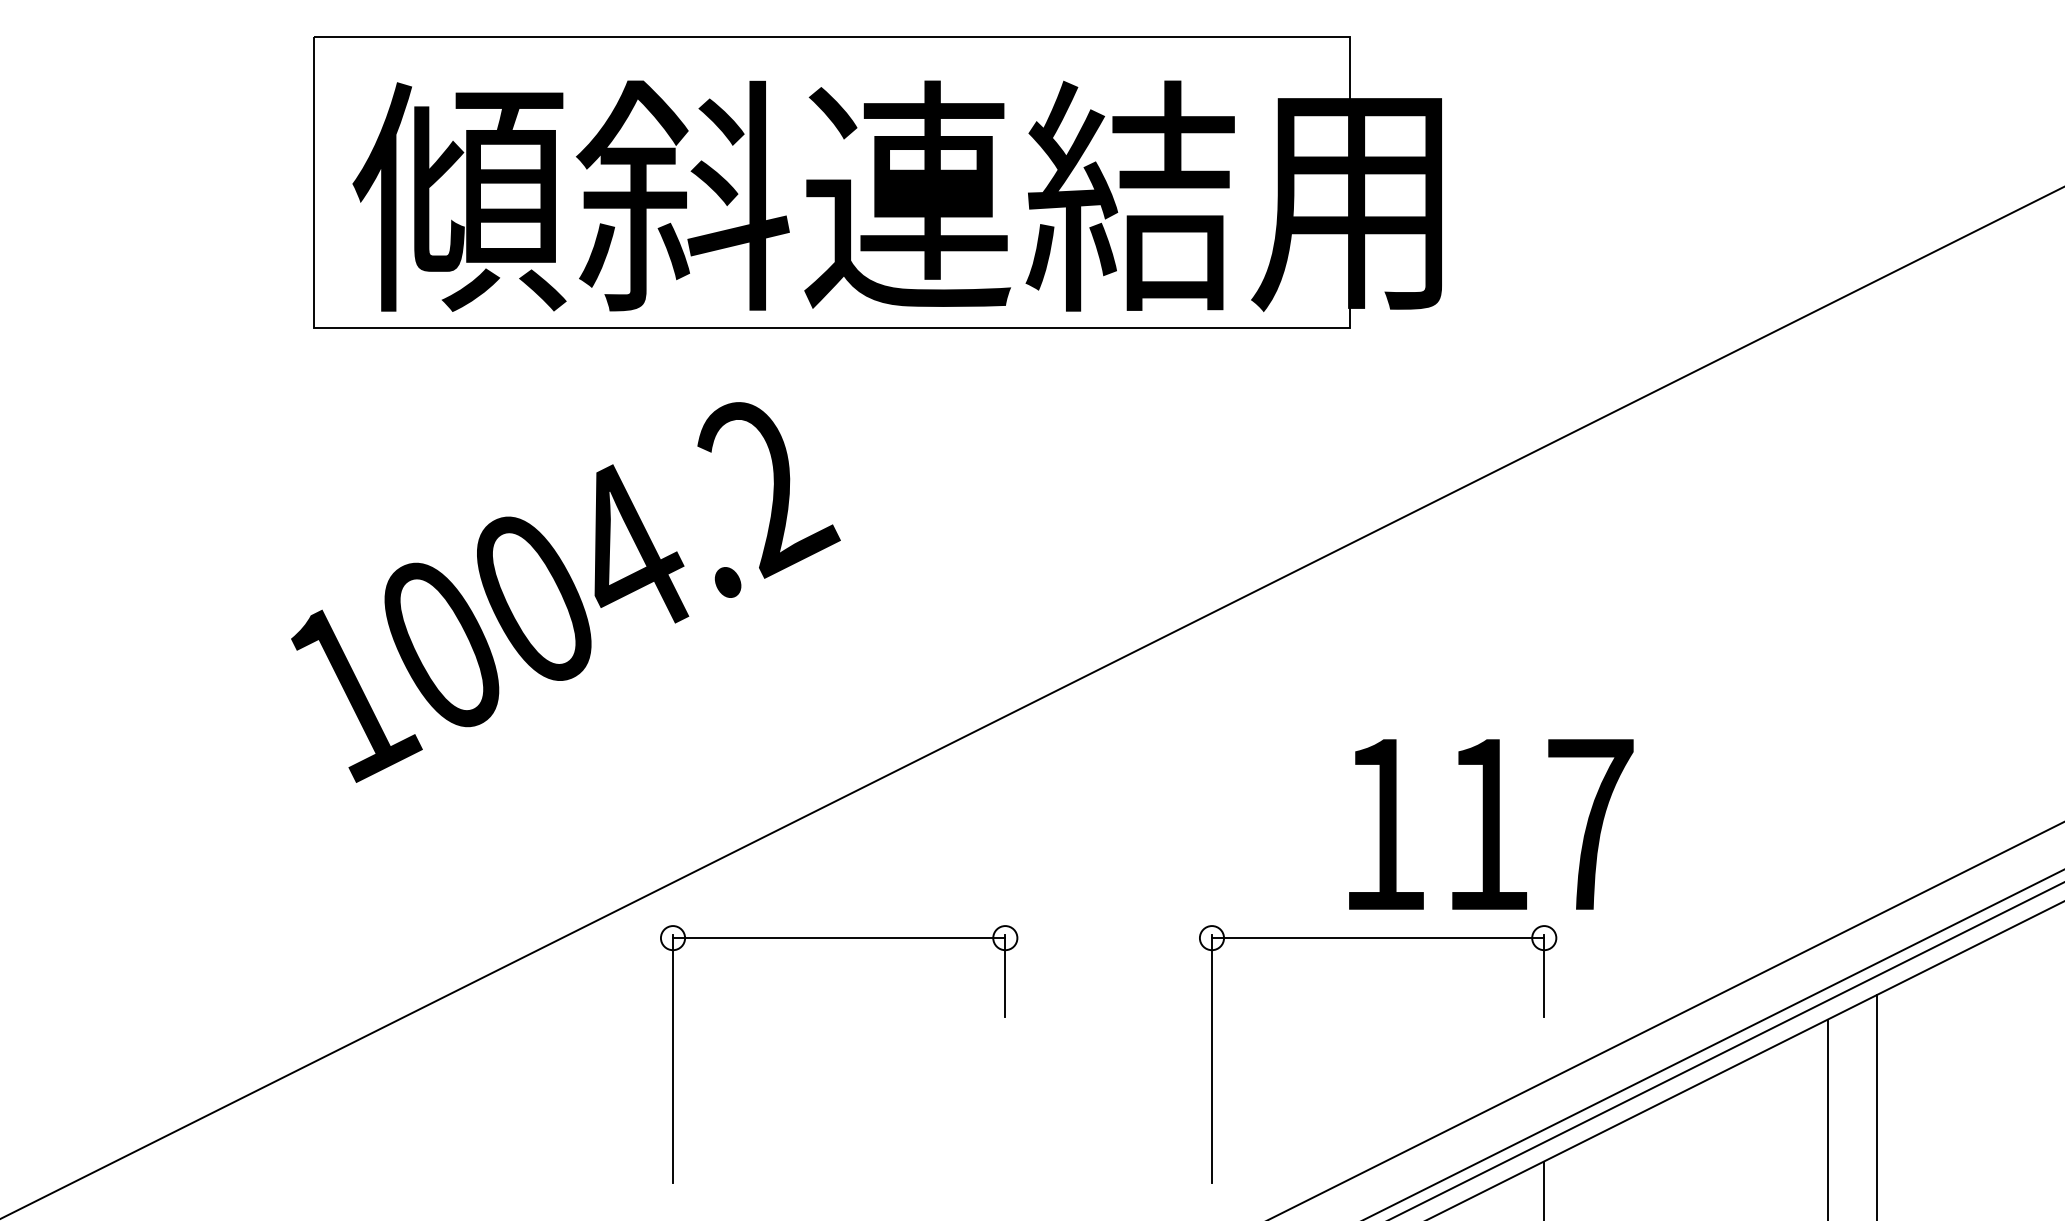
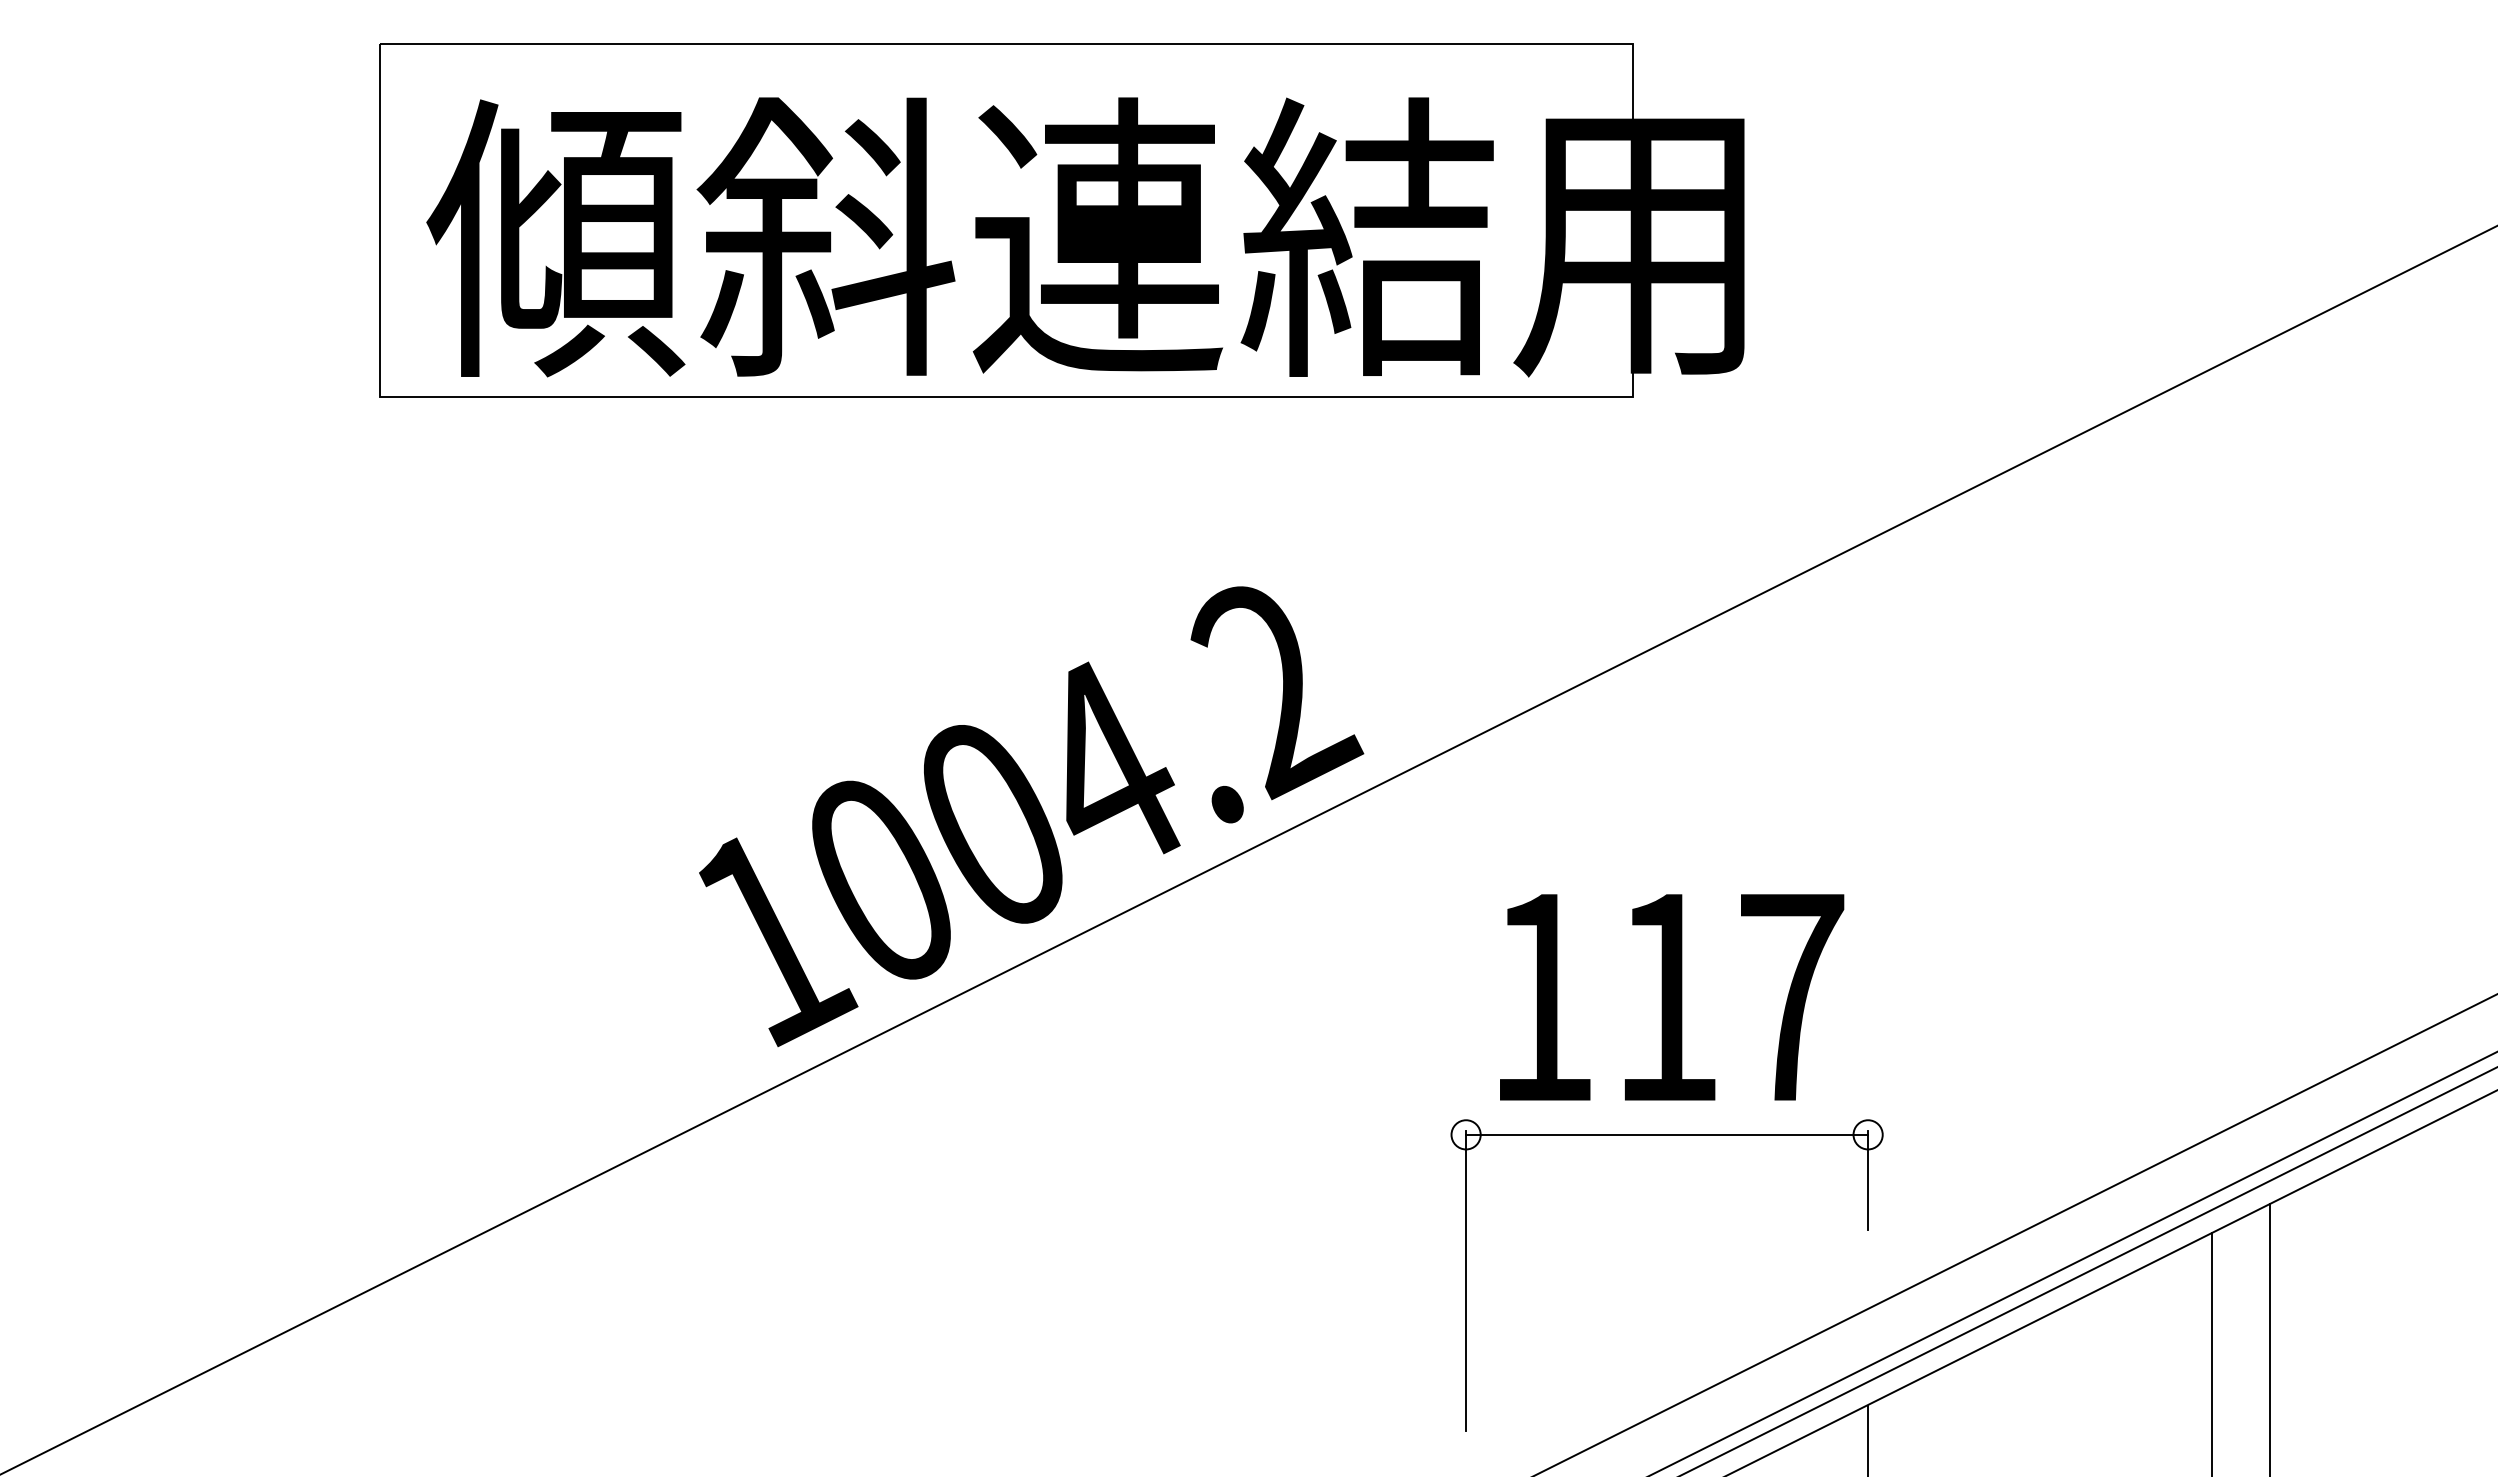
text: (565, 592) -> (1031, 816), moved
text: (1491, 824) -> (1672, 997), moved
part: (838, 938) -> (1014, 1135), removed

